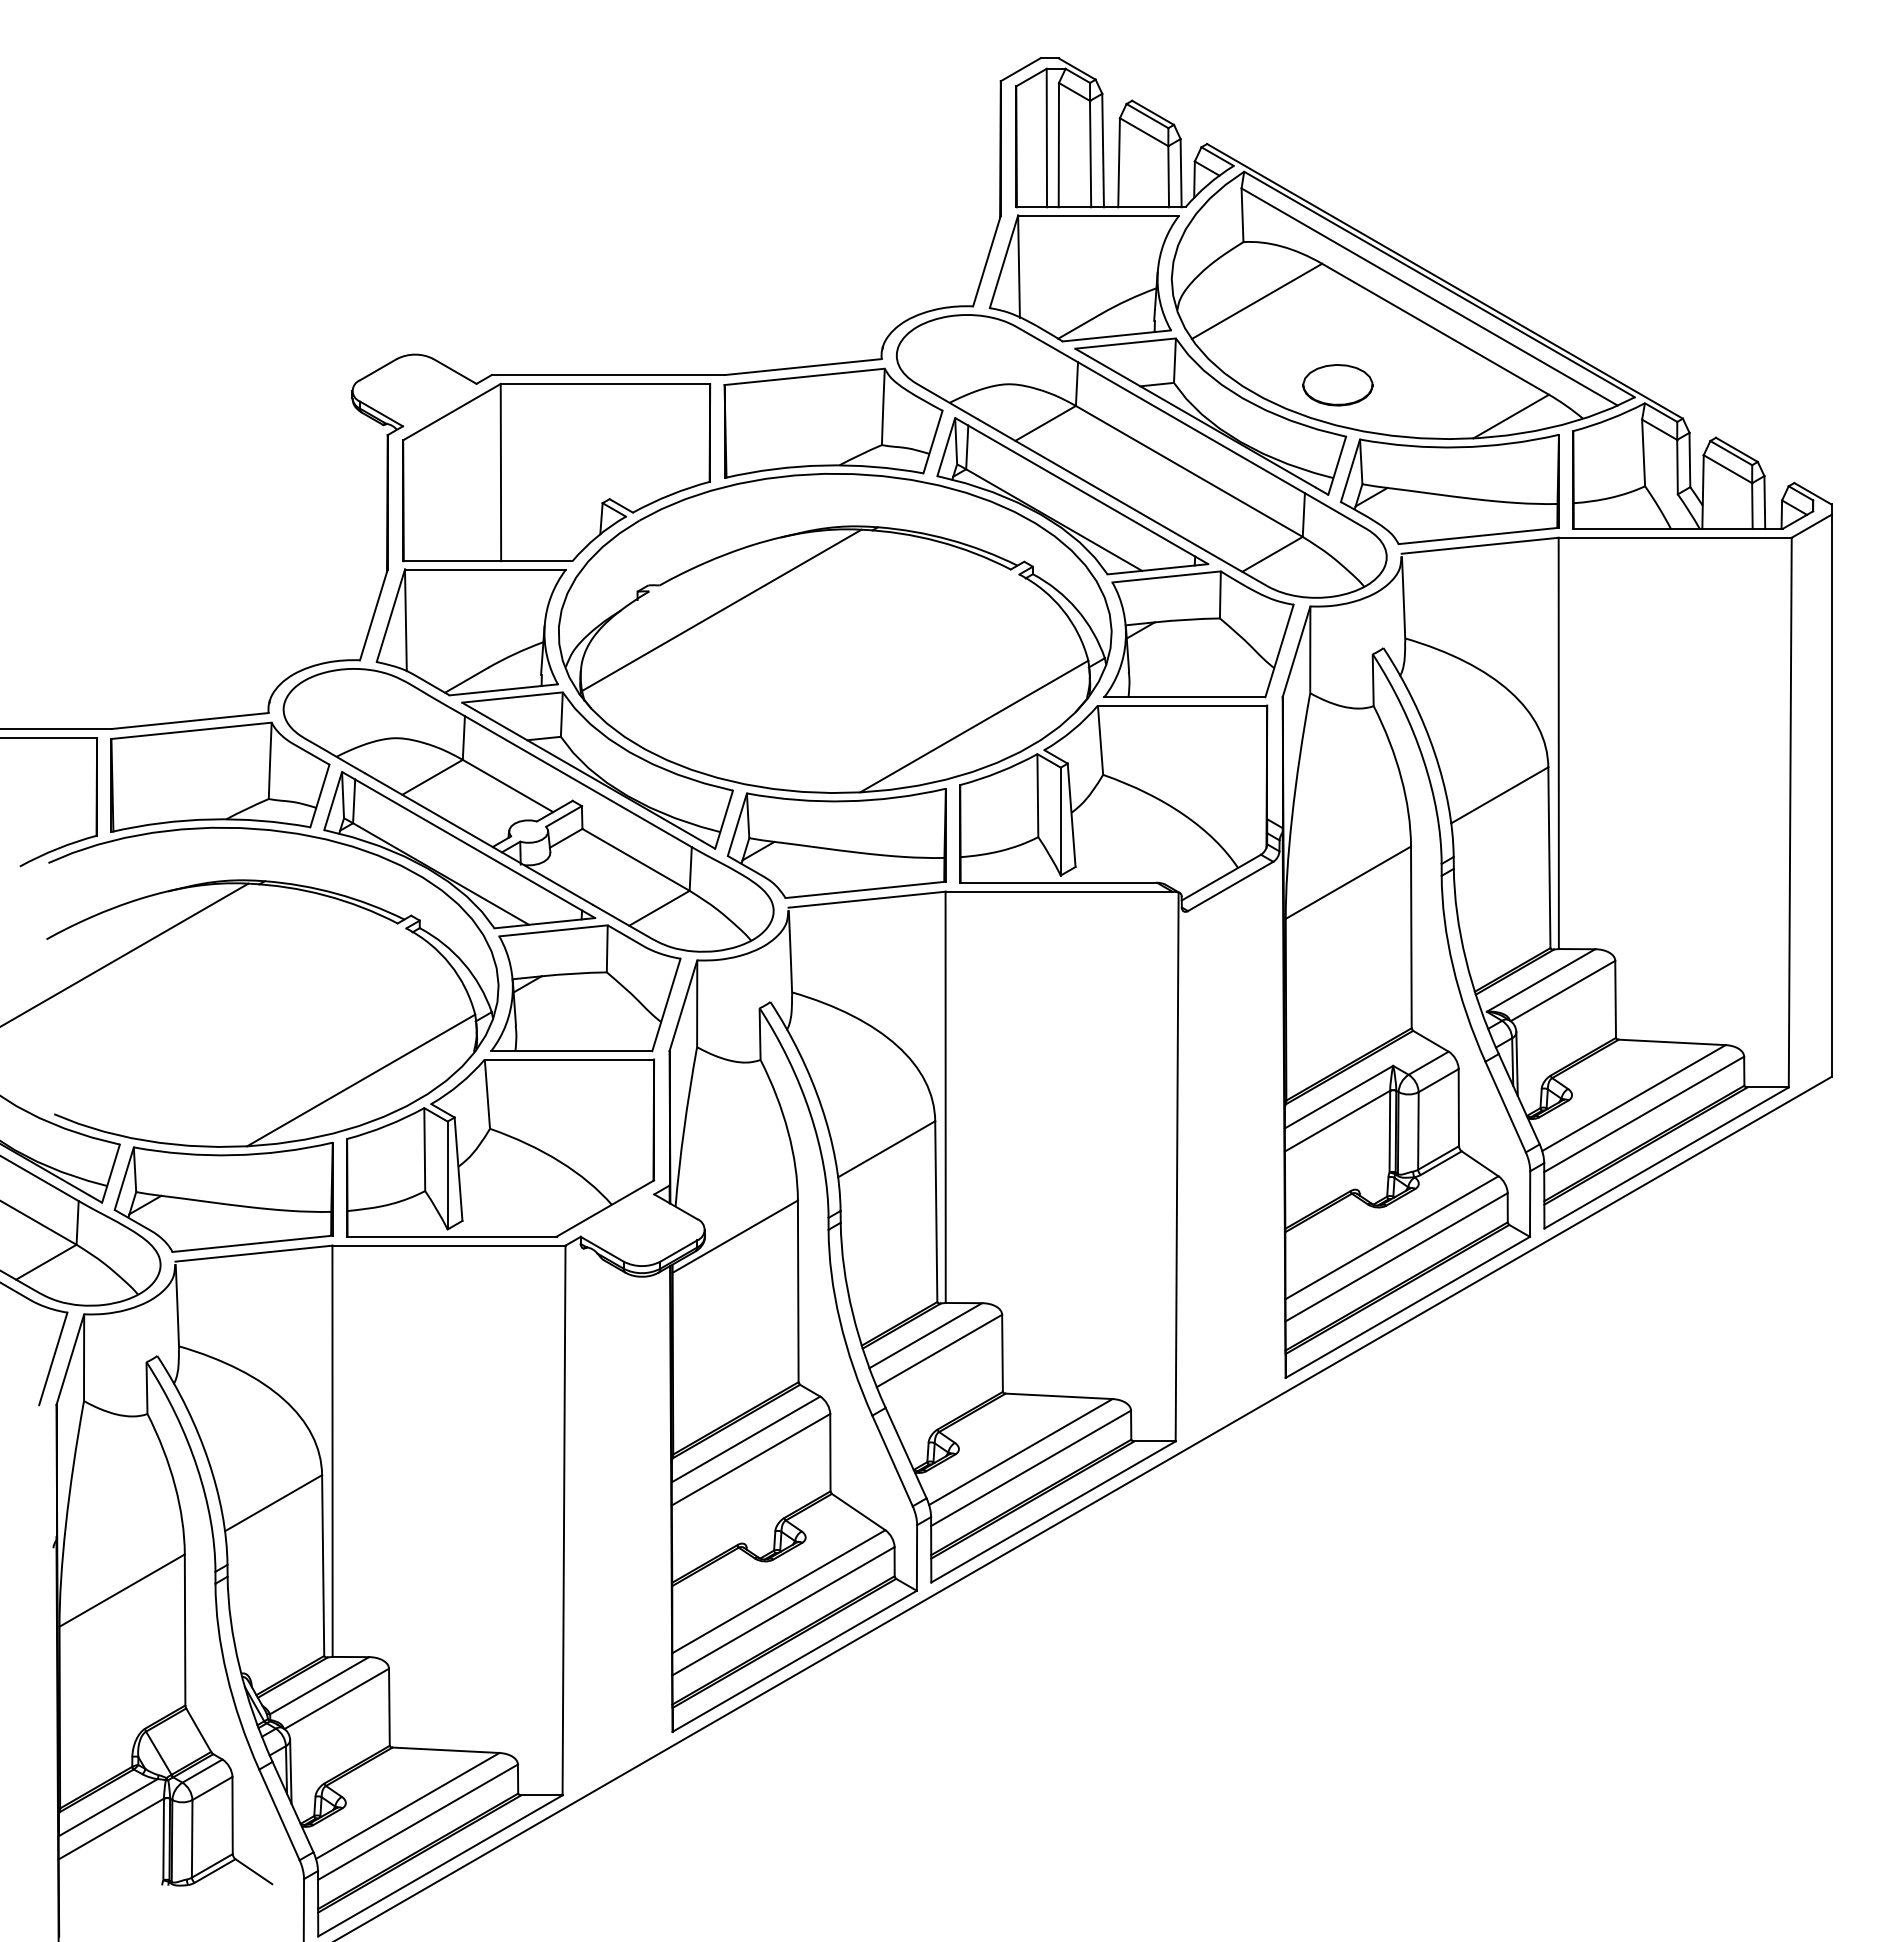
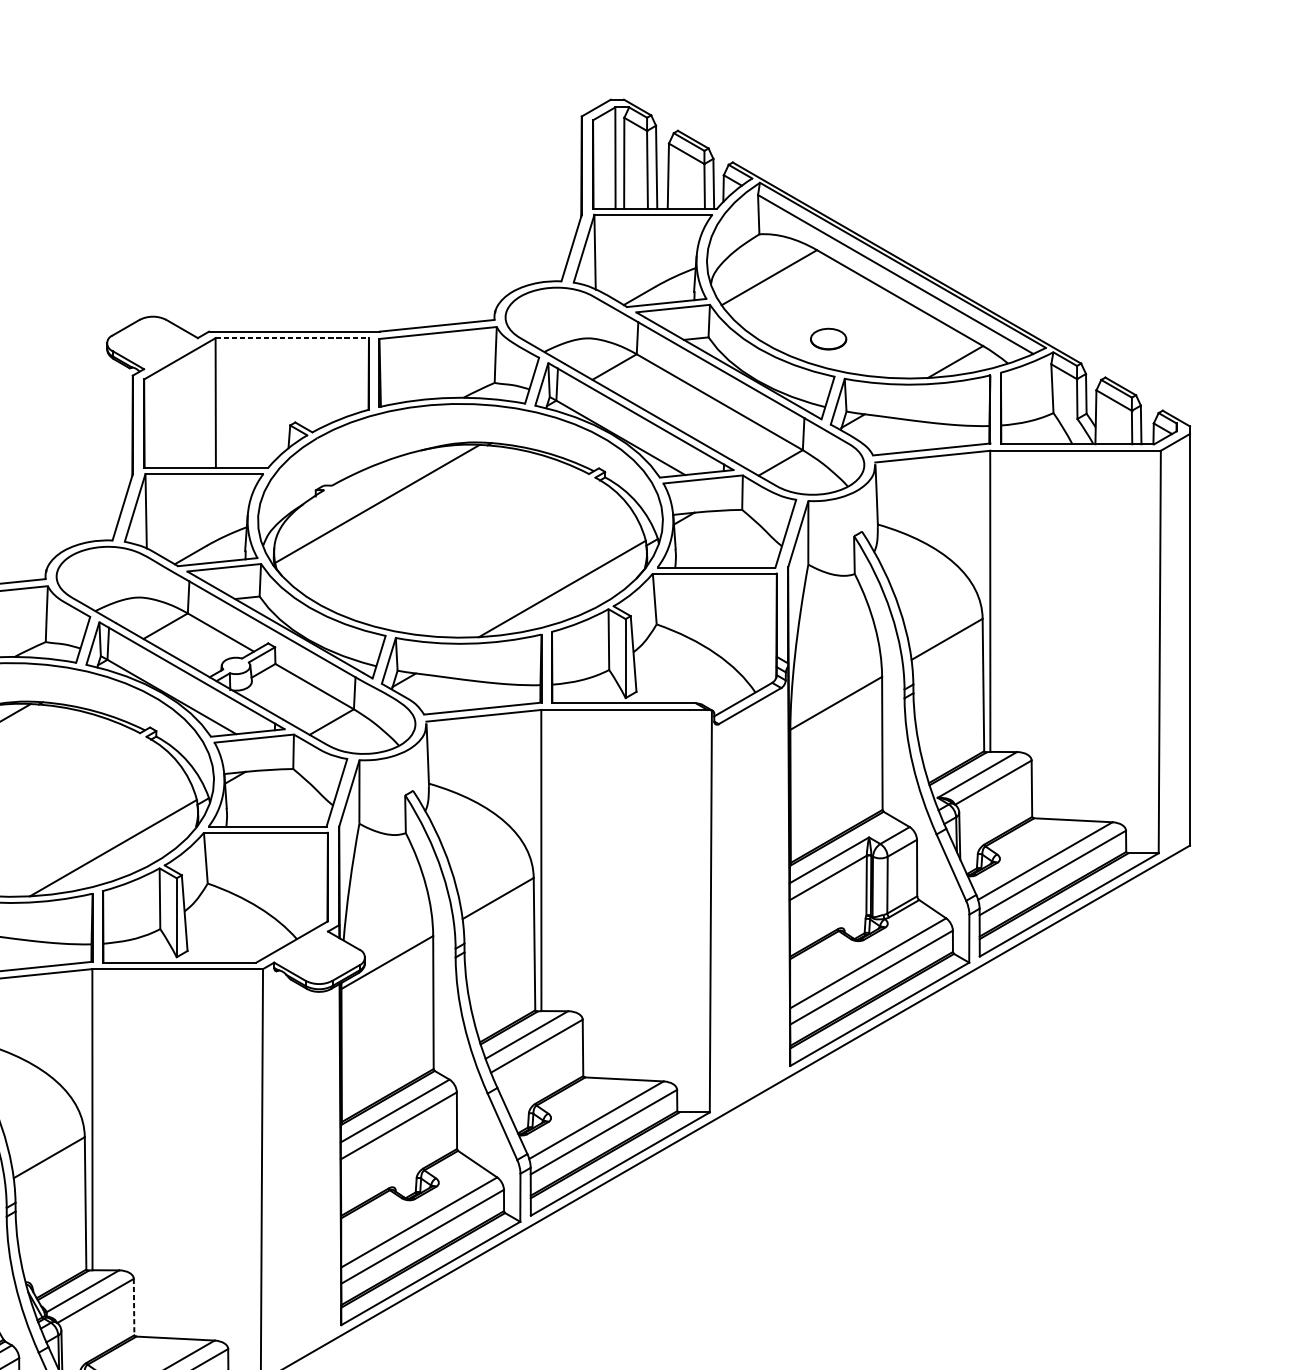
line: (605, 383) -> (292, 337), solid -> dashed
part: (1337, 385) -> (828, 339), size x0.7
line: (389, 1707) -> (134, 1307), solid -> dashed

